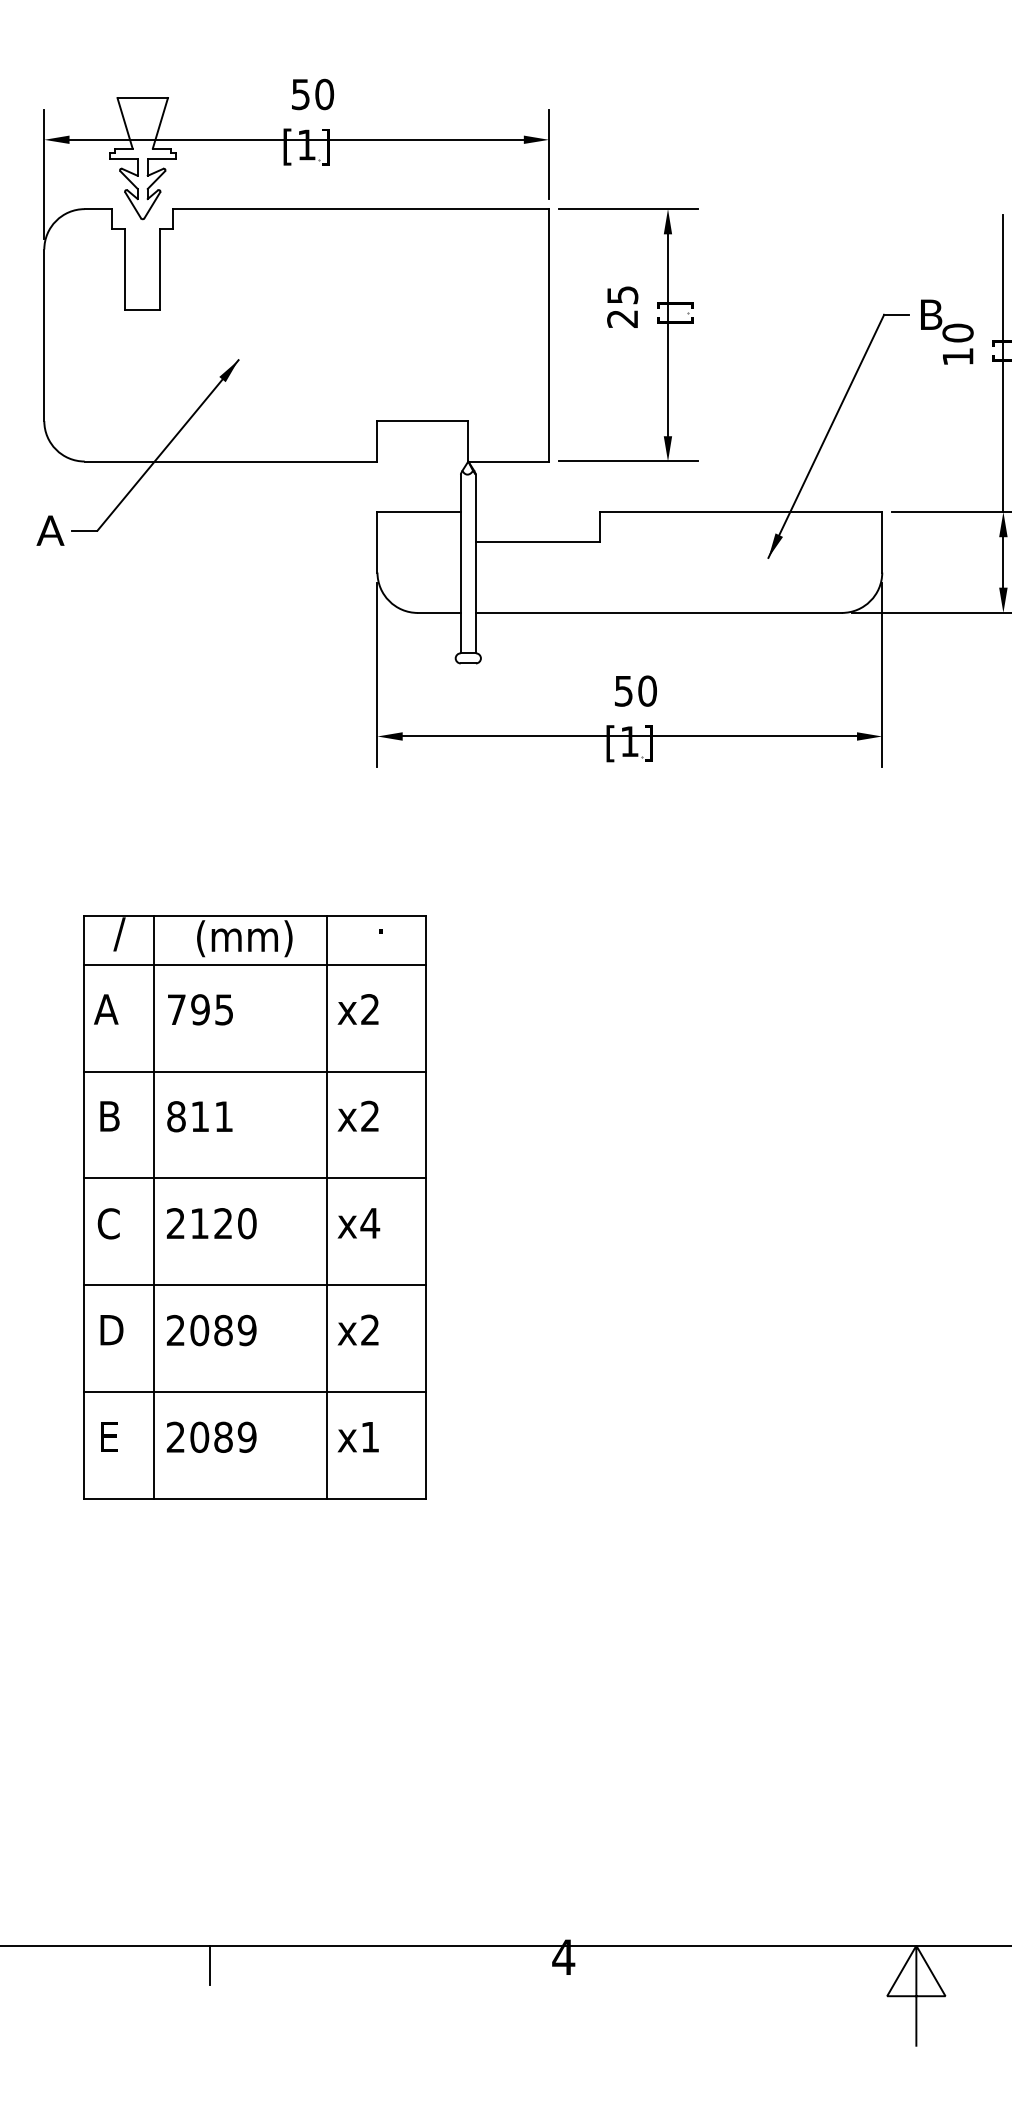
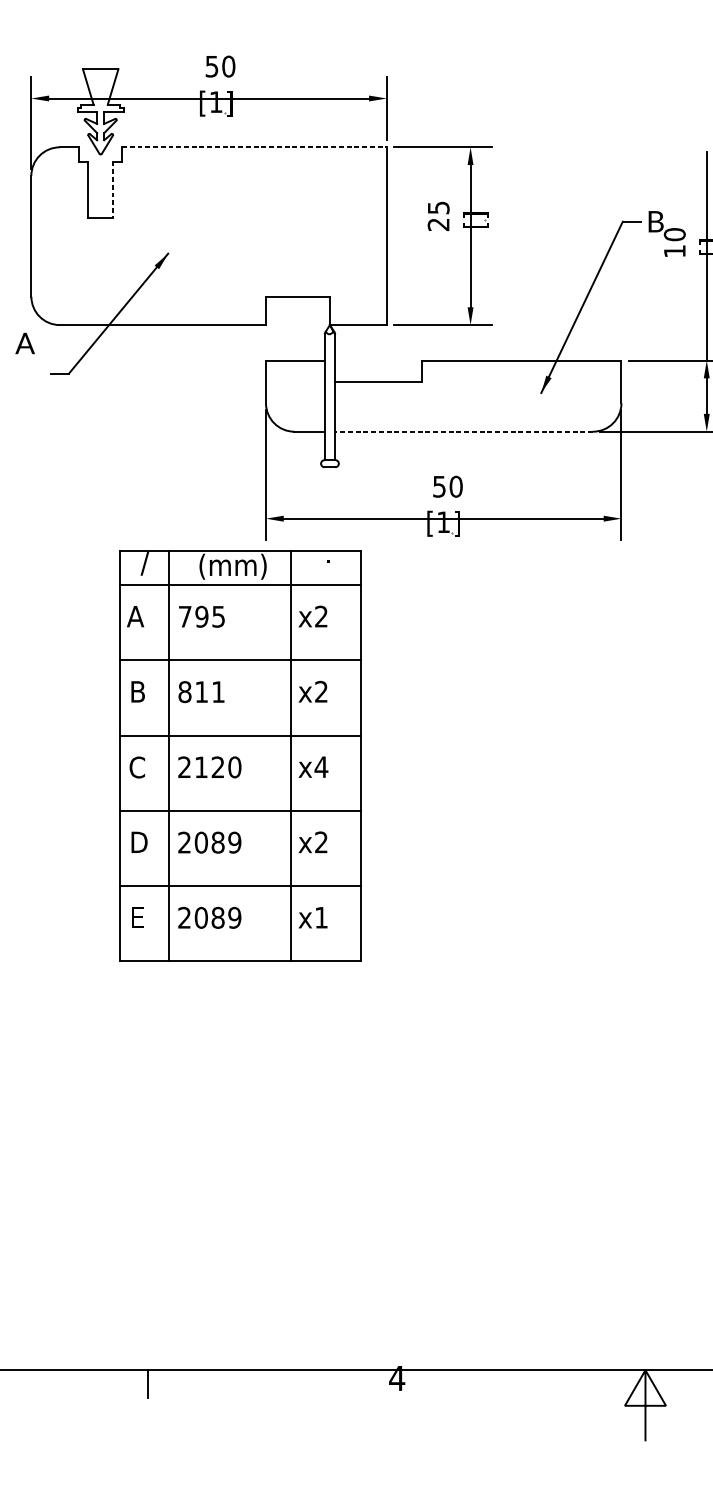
line: (361, 209) -> (254, 147), solid -> dashed
line: (160, 270) -> (113, 190), solid -> dashed
text: (50, 530) -> (25, 343), moved
line: (658, 612) -> (463, 431), solid -> dashed
part: (254, 1207) -> (239, 756), moved

